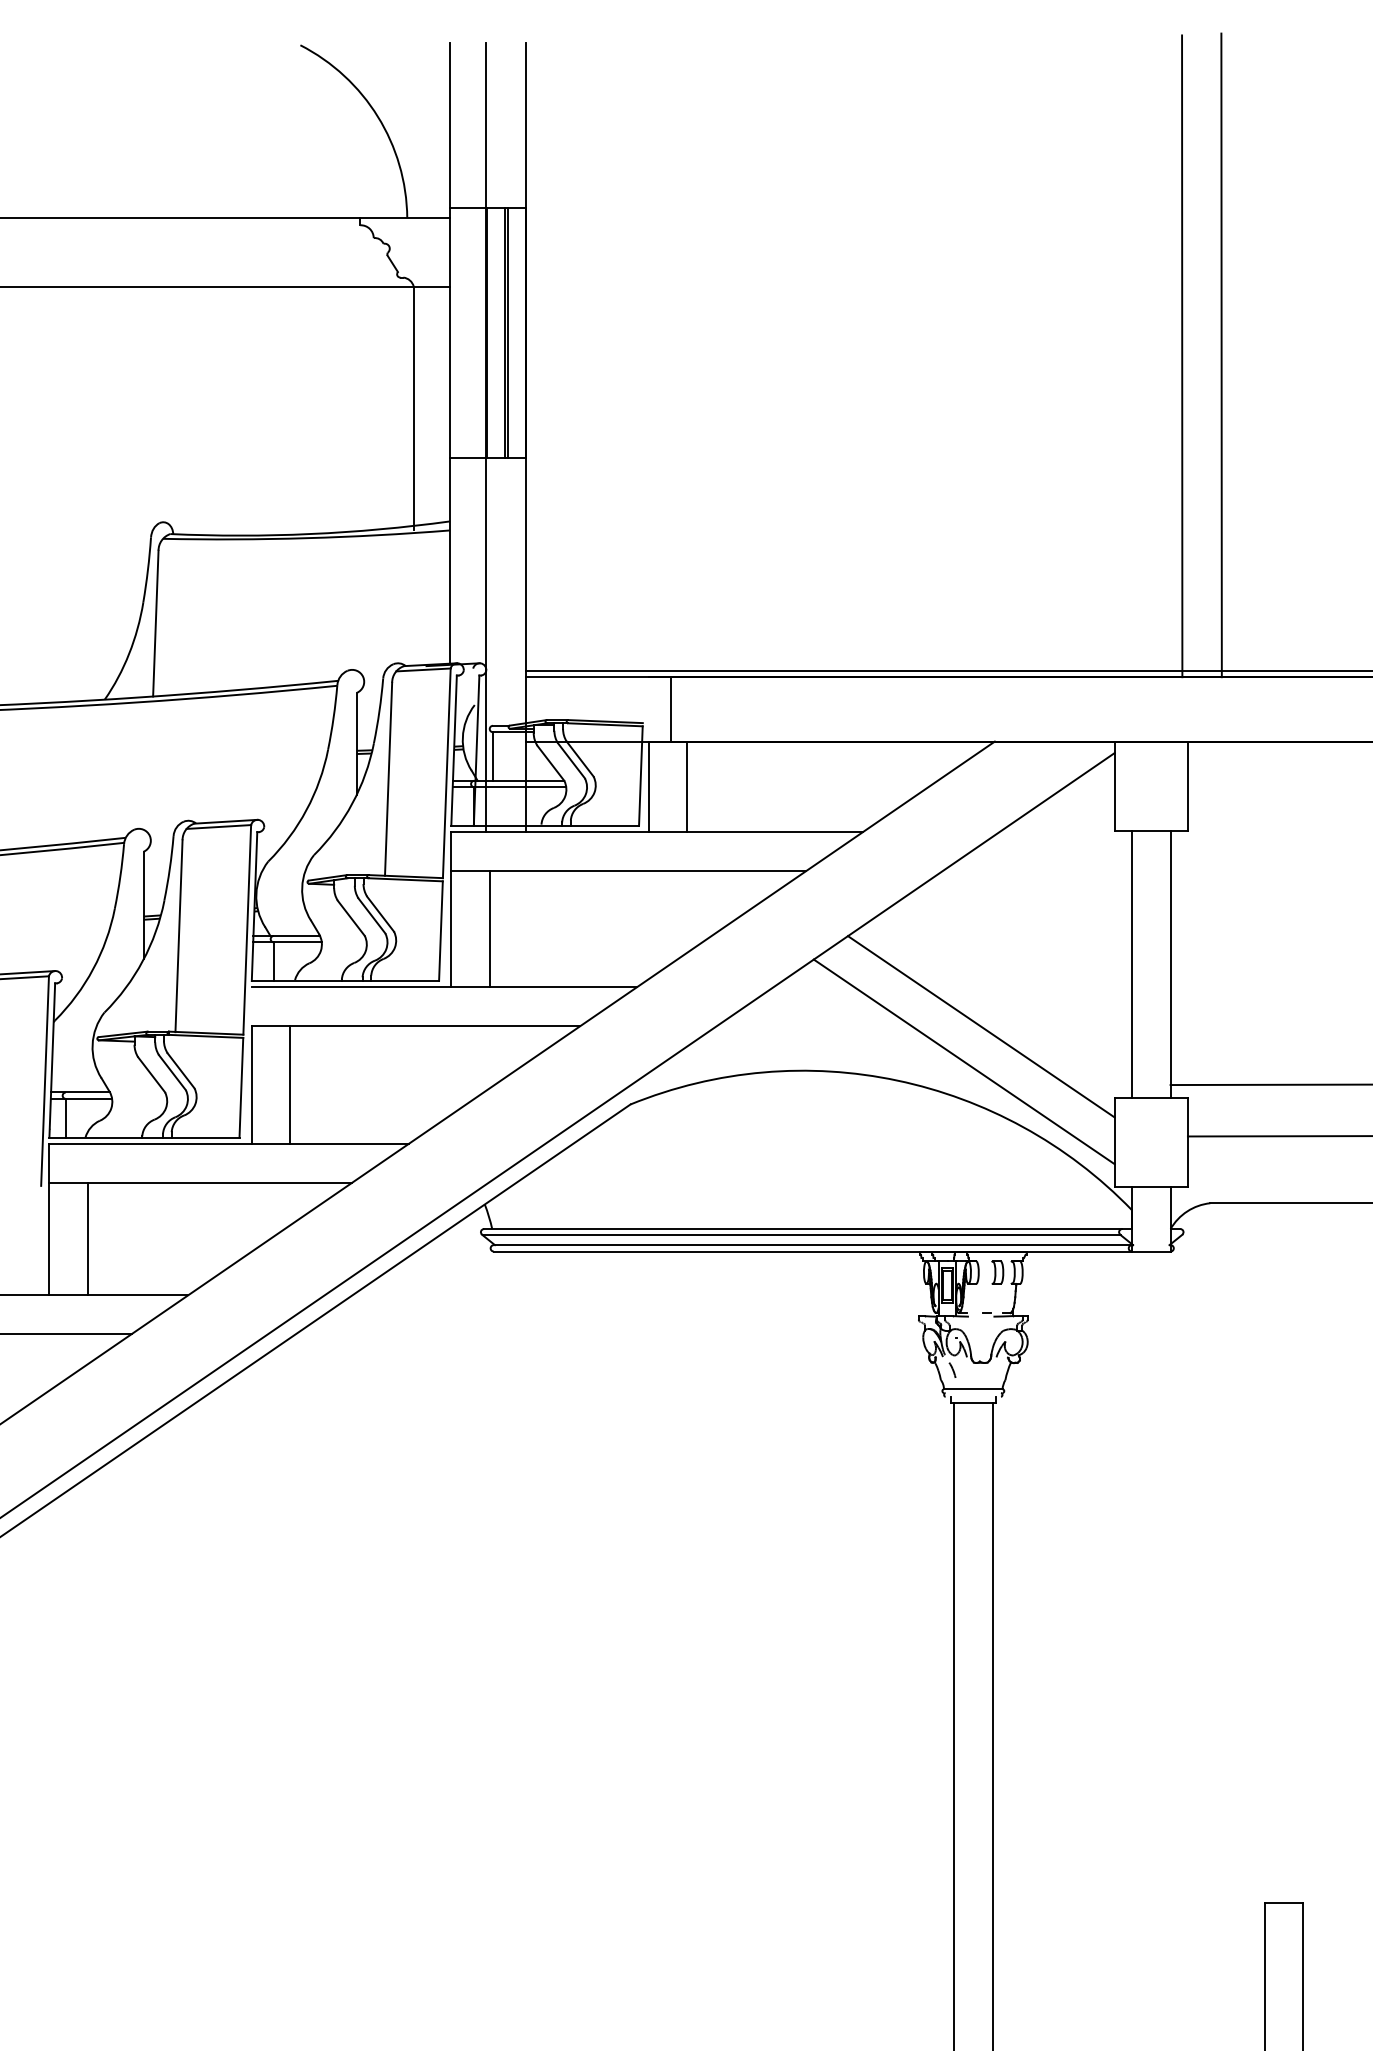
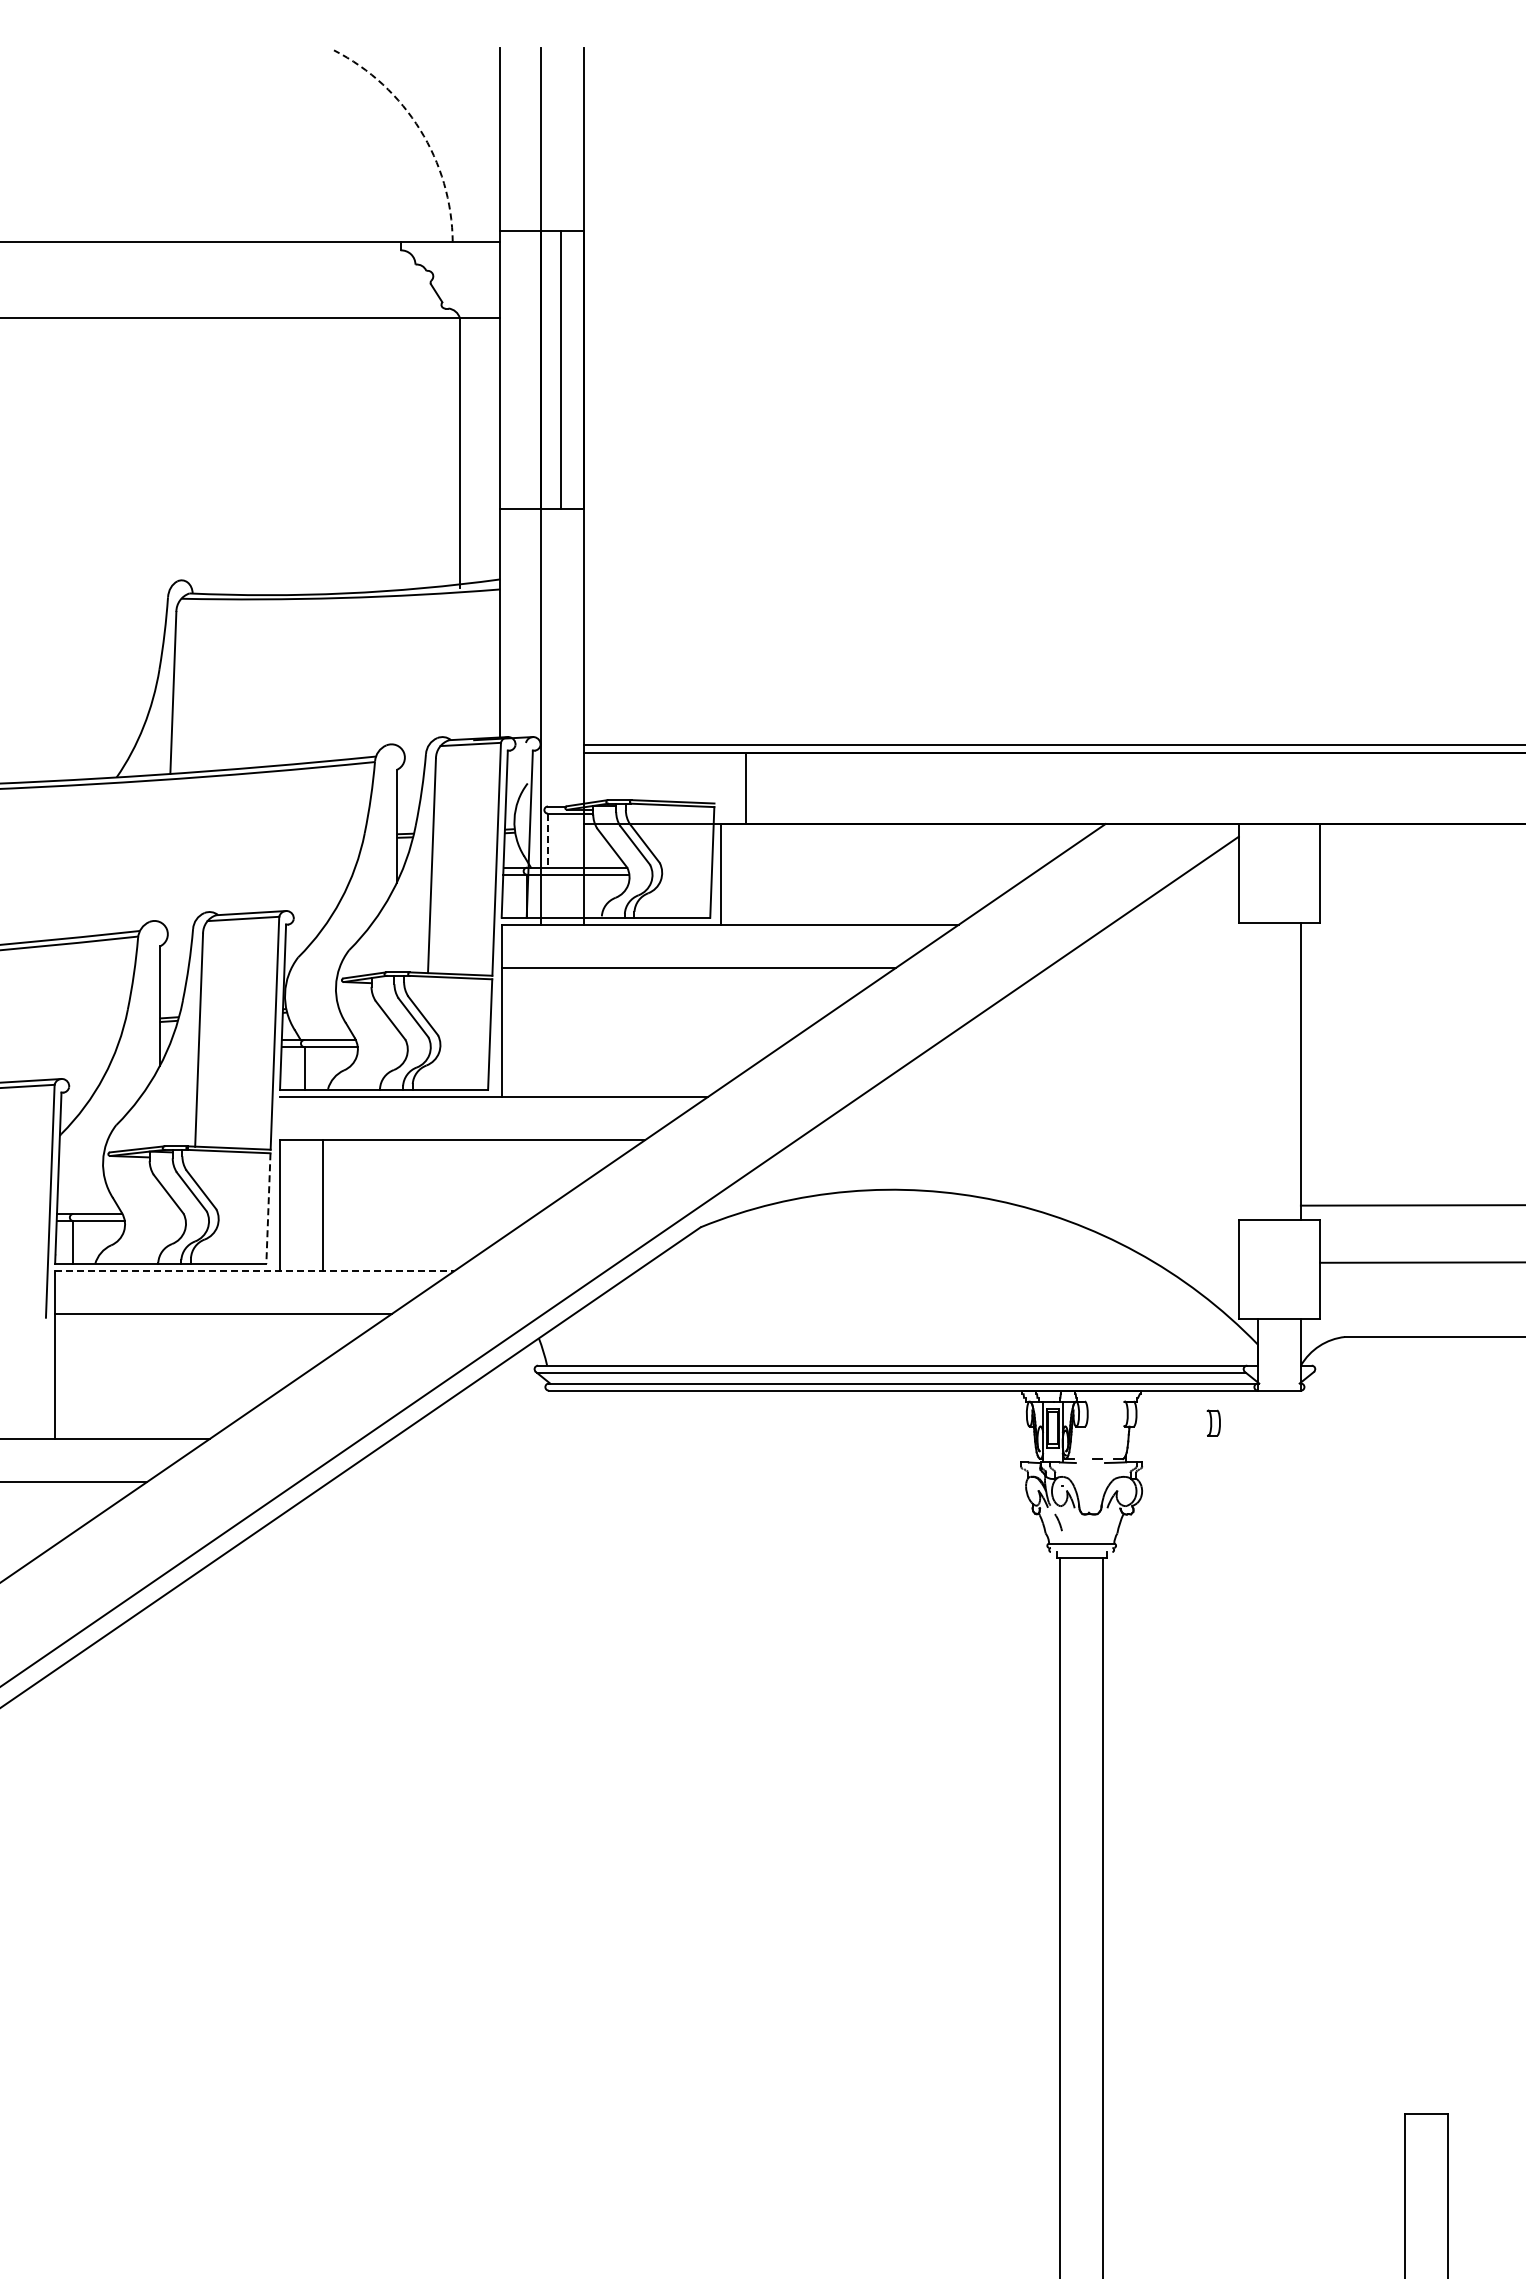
arc: (378, 116) -> (420, 129), solid -> dashed
line: (507, 332) -> (564, 369), removed
line: (1181, 355) -> (1313, 395), removed
line: (1221, 355) -> (1357, 394), removed
line: (492, 757) -> (547, 841), solid -> dashed
line: (686, 787) -> (763, 874), removed
line: (489, 929) -> (544, 1032), removed
line: (1131, 964) -> (1257, 1071), removed
line: (981, 1026) -> (1090, 1140), removed
line: (964, 1061) -> (1071, 1179), removed
line: (241, 1088) -> (268, 1209), solid -> dashed
line: (228, 1144) -> (254, 1271), solid -> dashed
line: (88, 1238) -> (98, 1376), removed
part: (997, 1272) -> (1213, 1422), moved

